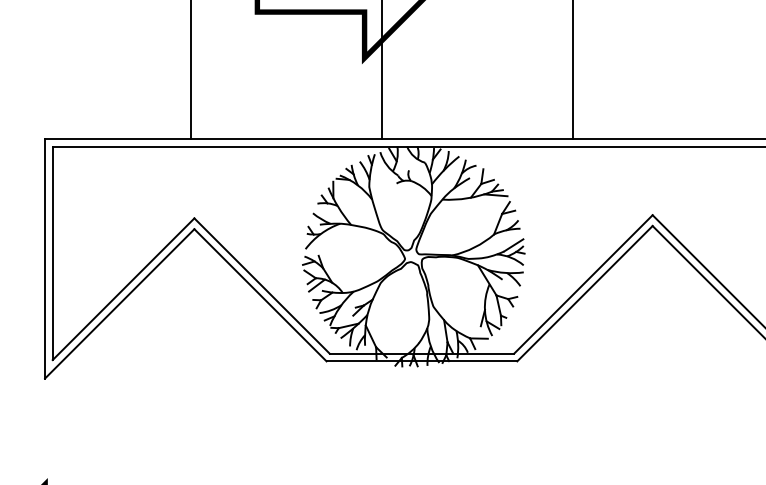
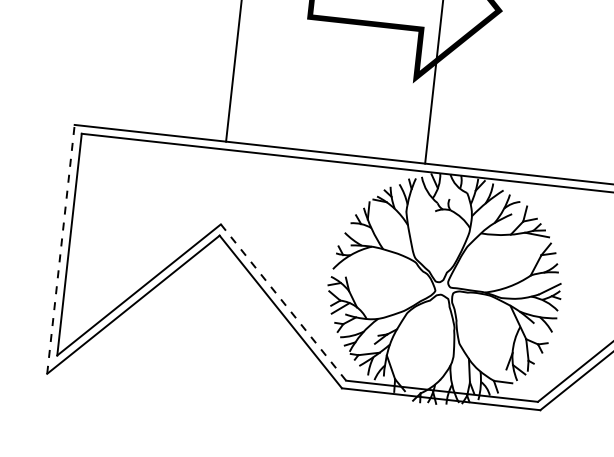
line: (45, 258) -> (61, 249), solid -> dashed
line: (262, 286) -> (283, 303), solid -> dashed

